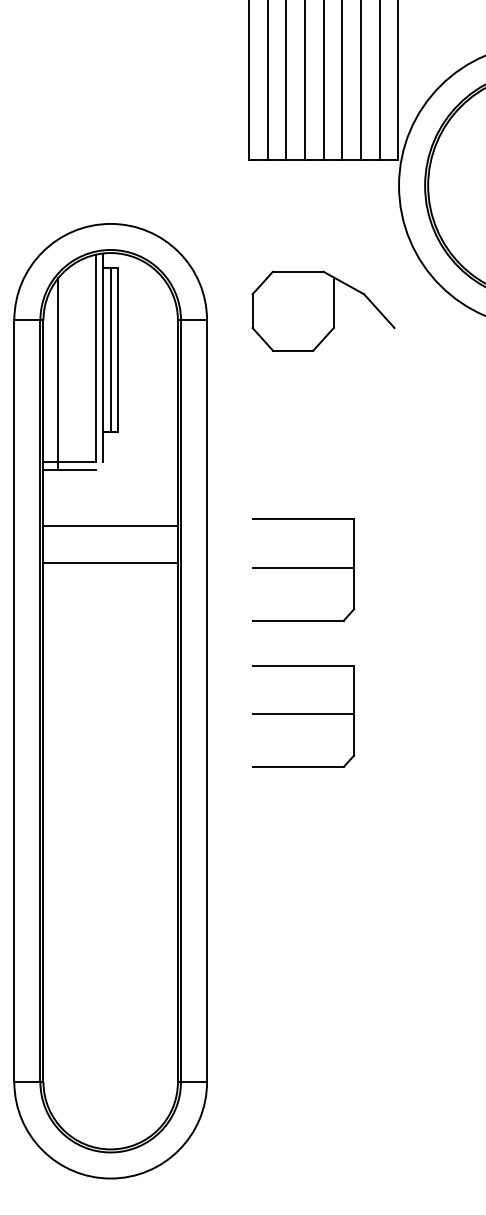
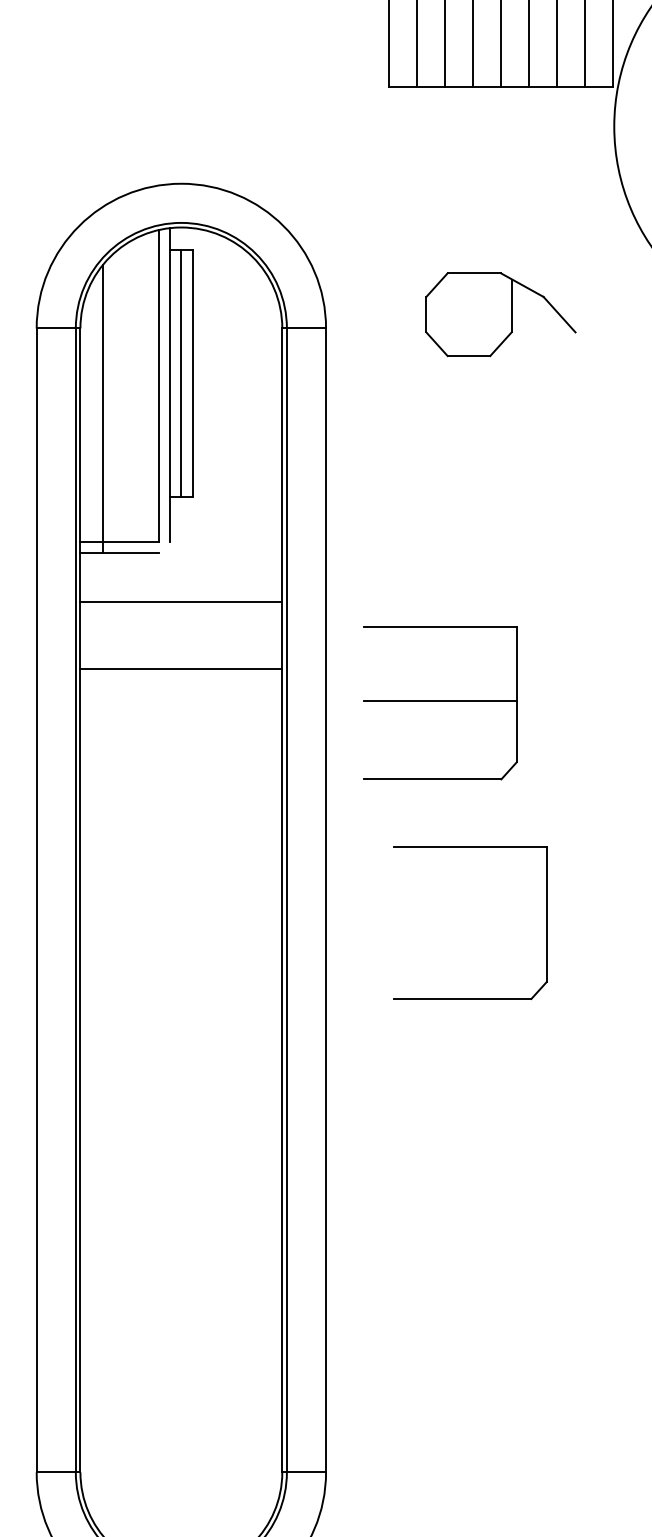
part: (323, 310) -> (500, 313), size x0.7
line: (110, 525) -> (181, 602), moved
line: (110, 563) -> (181, 669), moved
part: (303, 569) -> (440, 702), moved
line: (303, 714) -> (470, 920), removed

